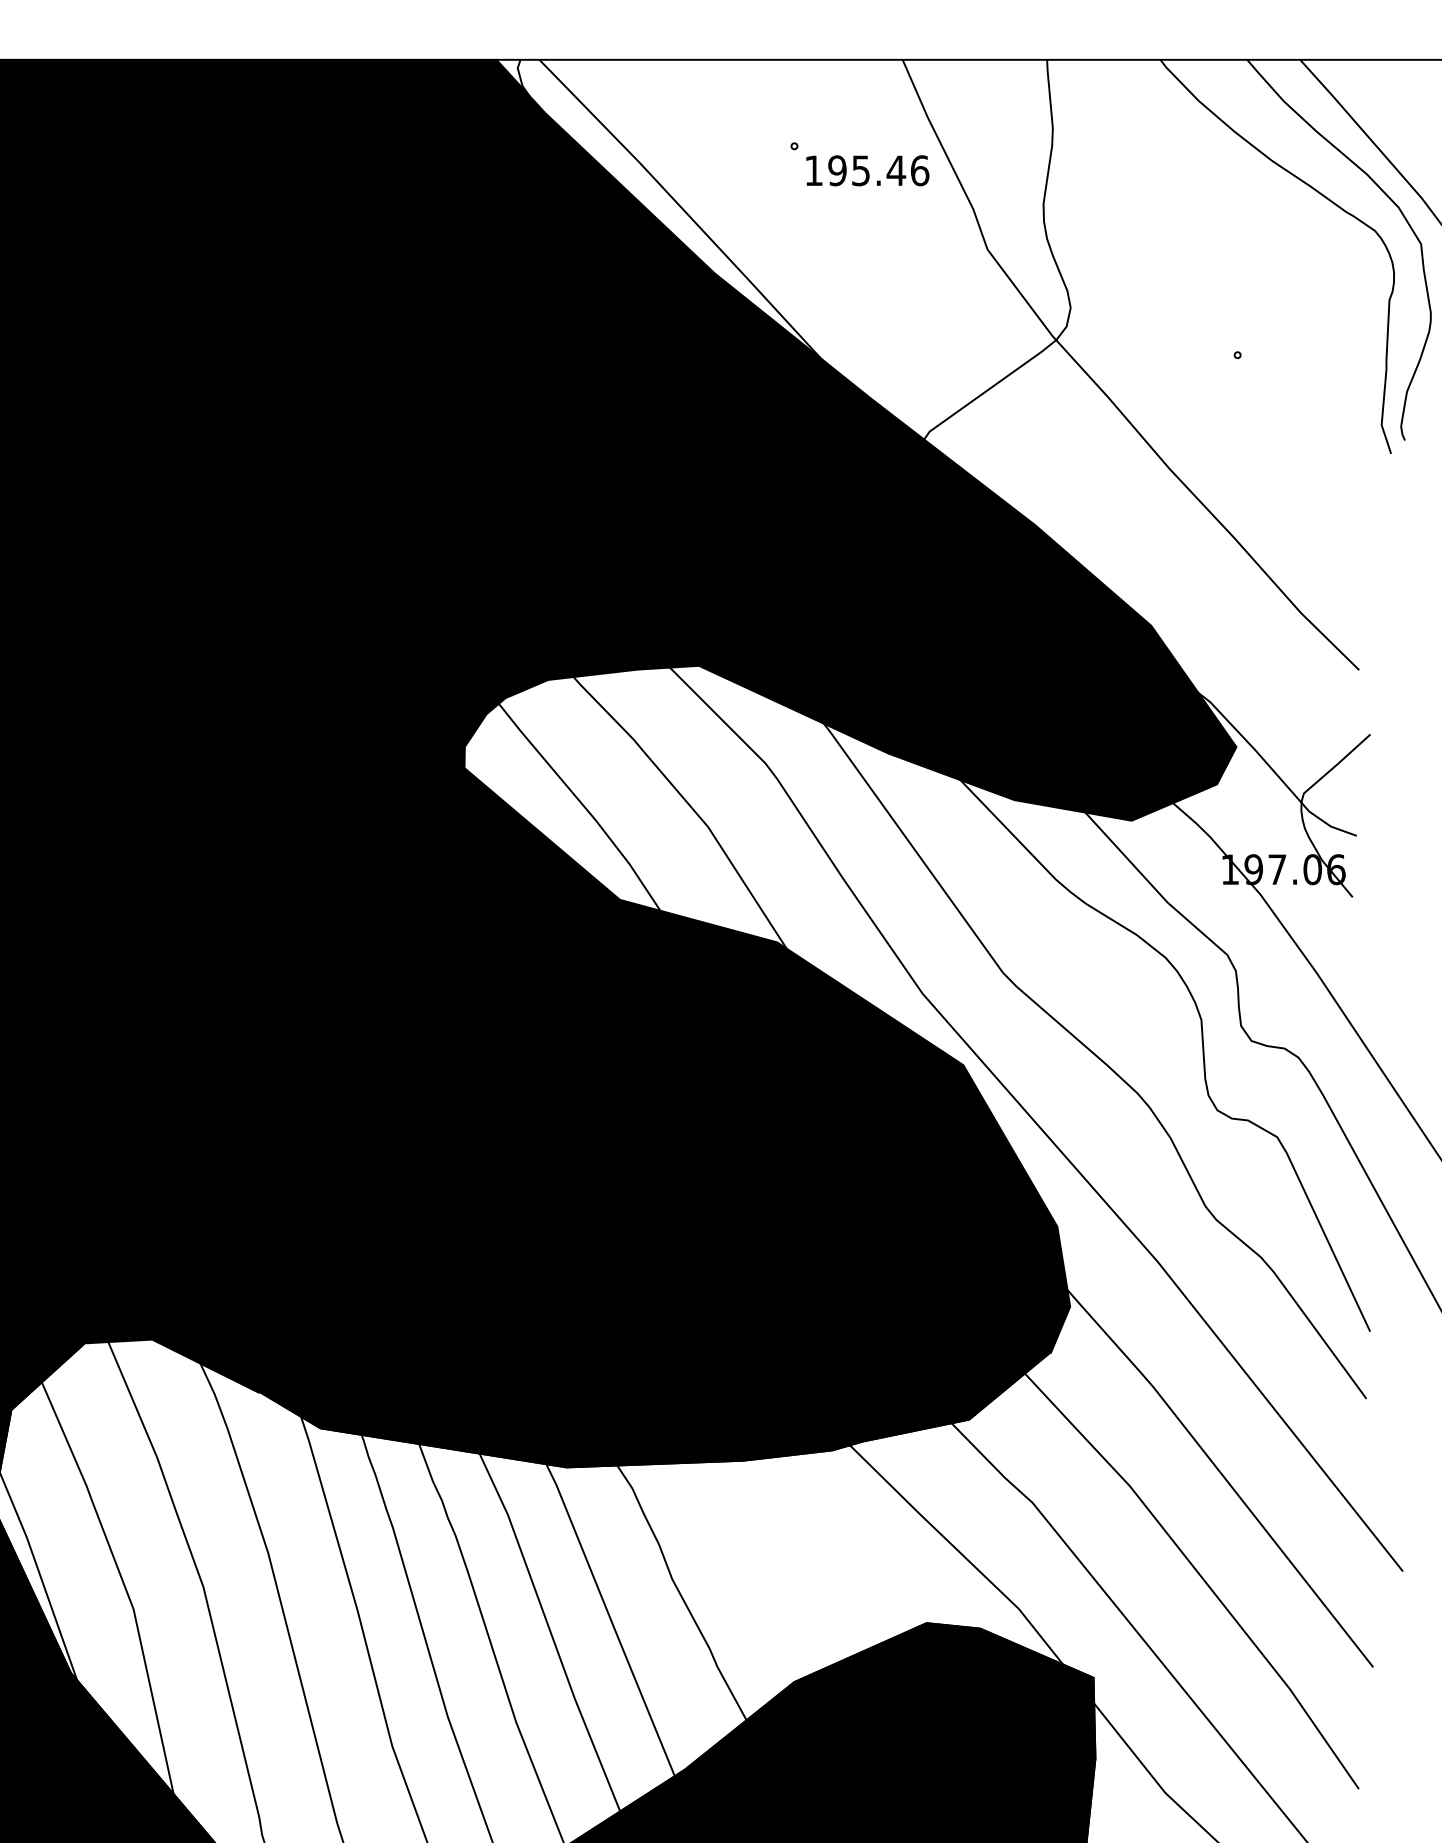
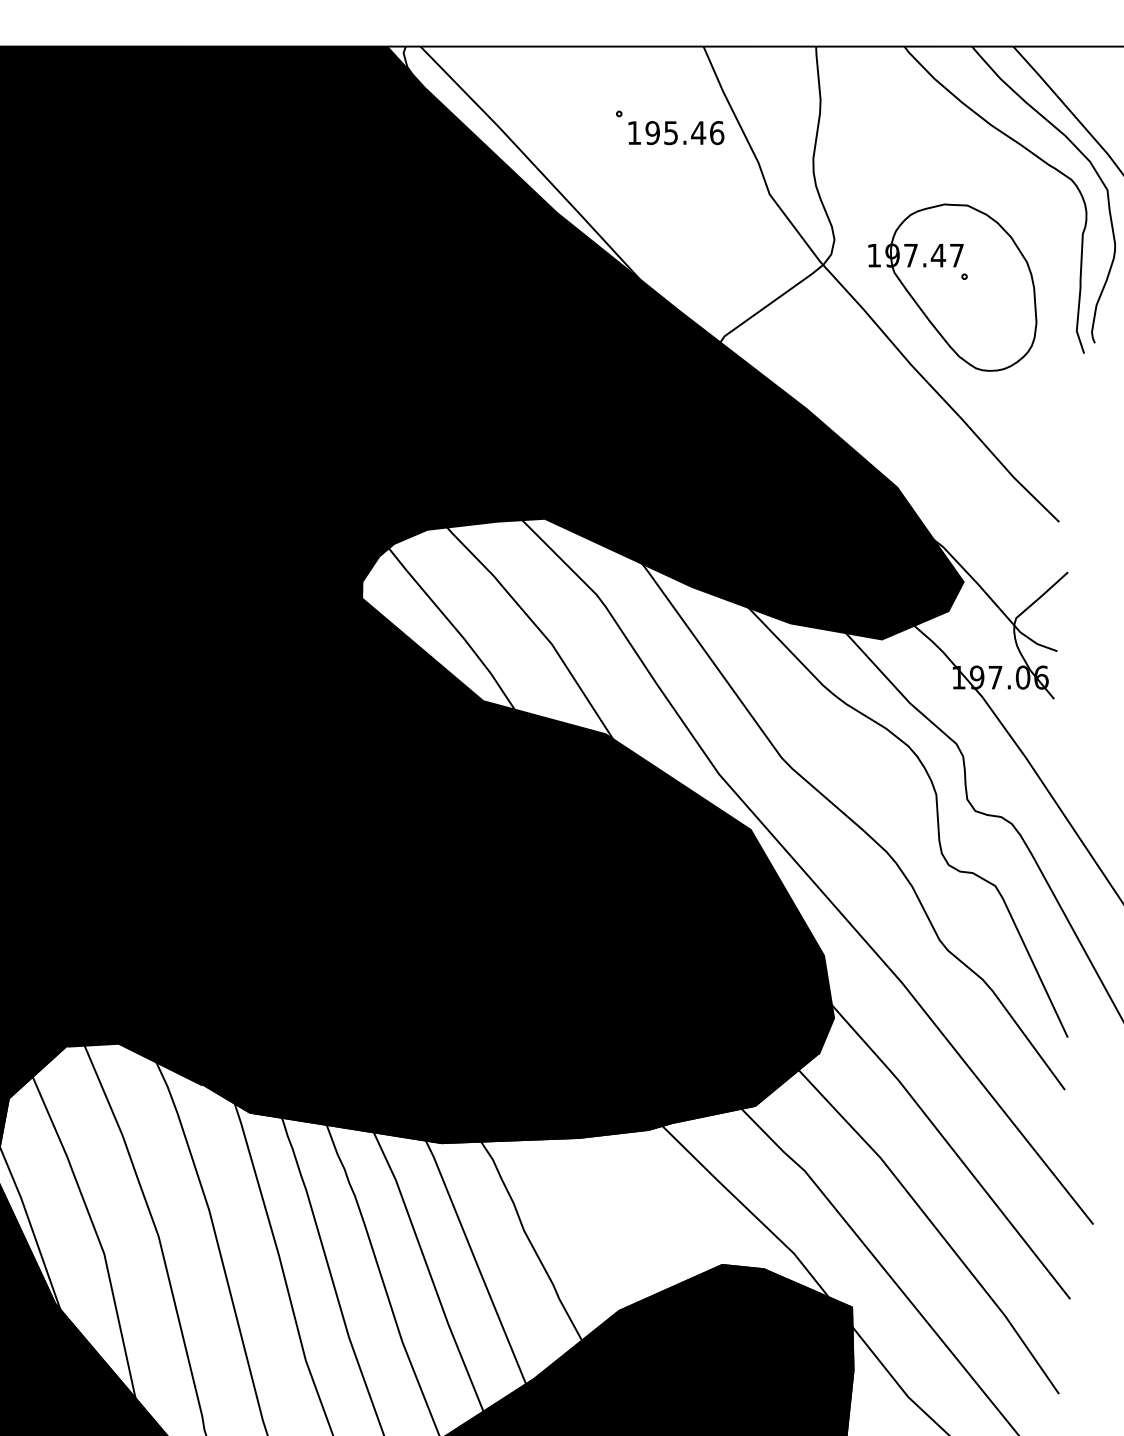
part: (1222, 368) -> (952, 287), added

